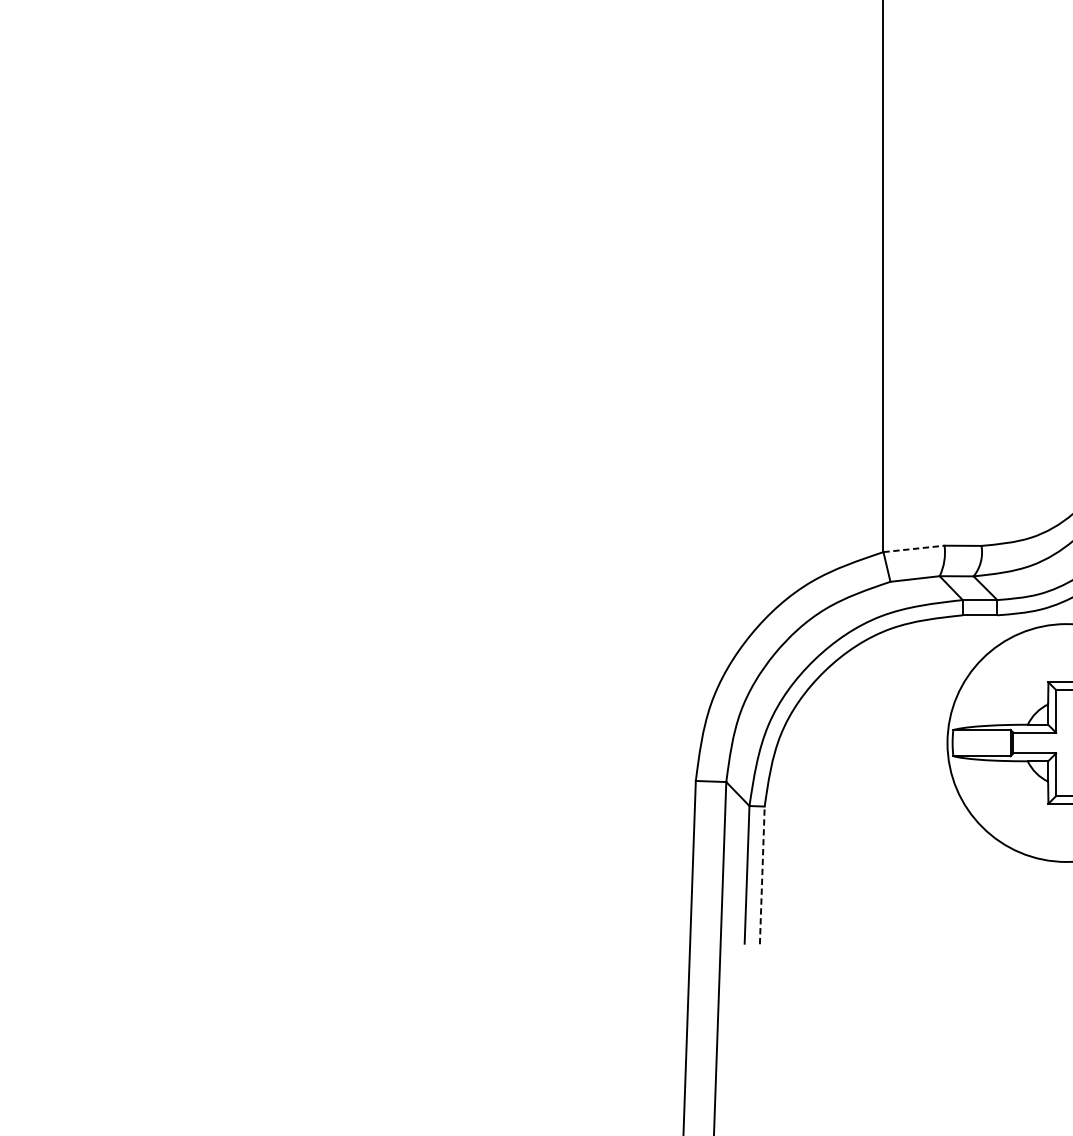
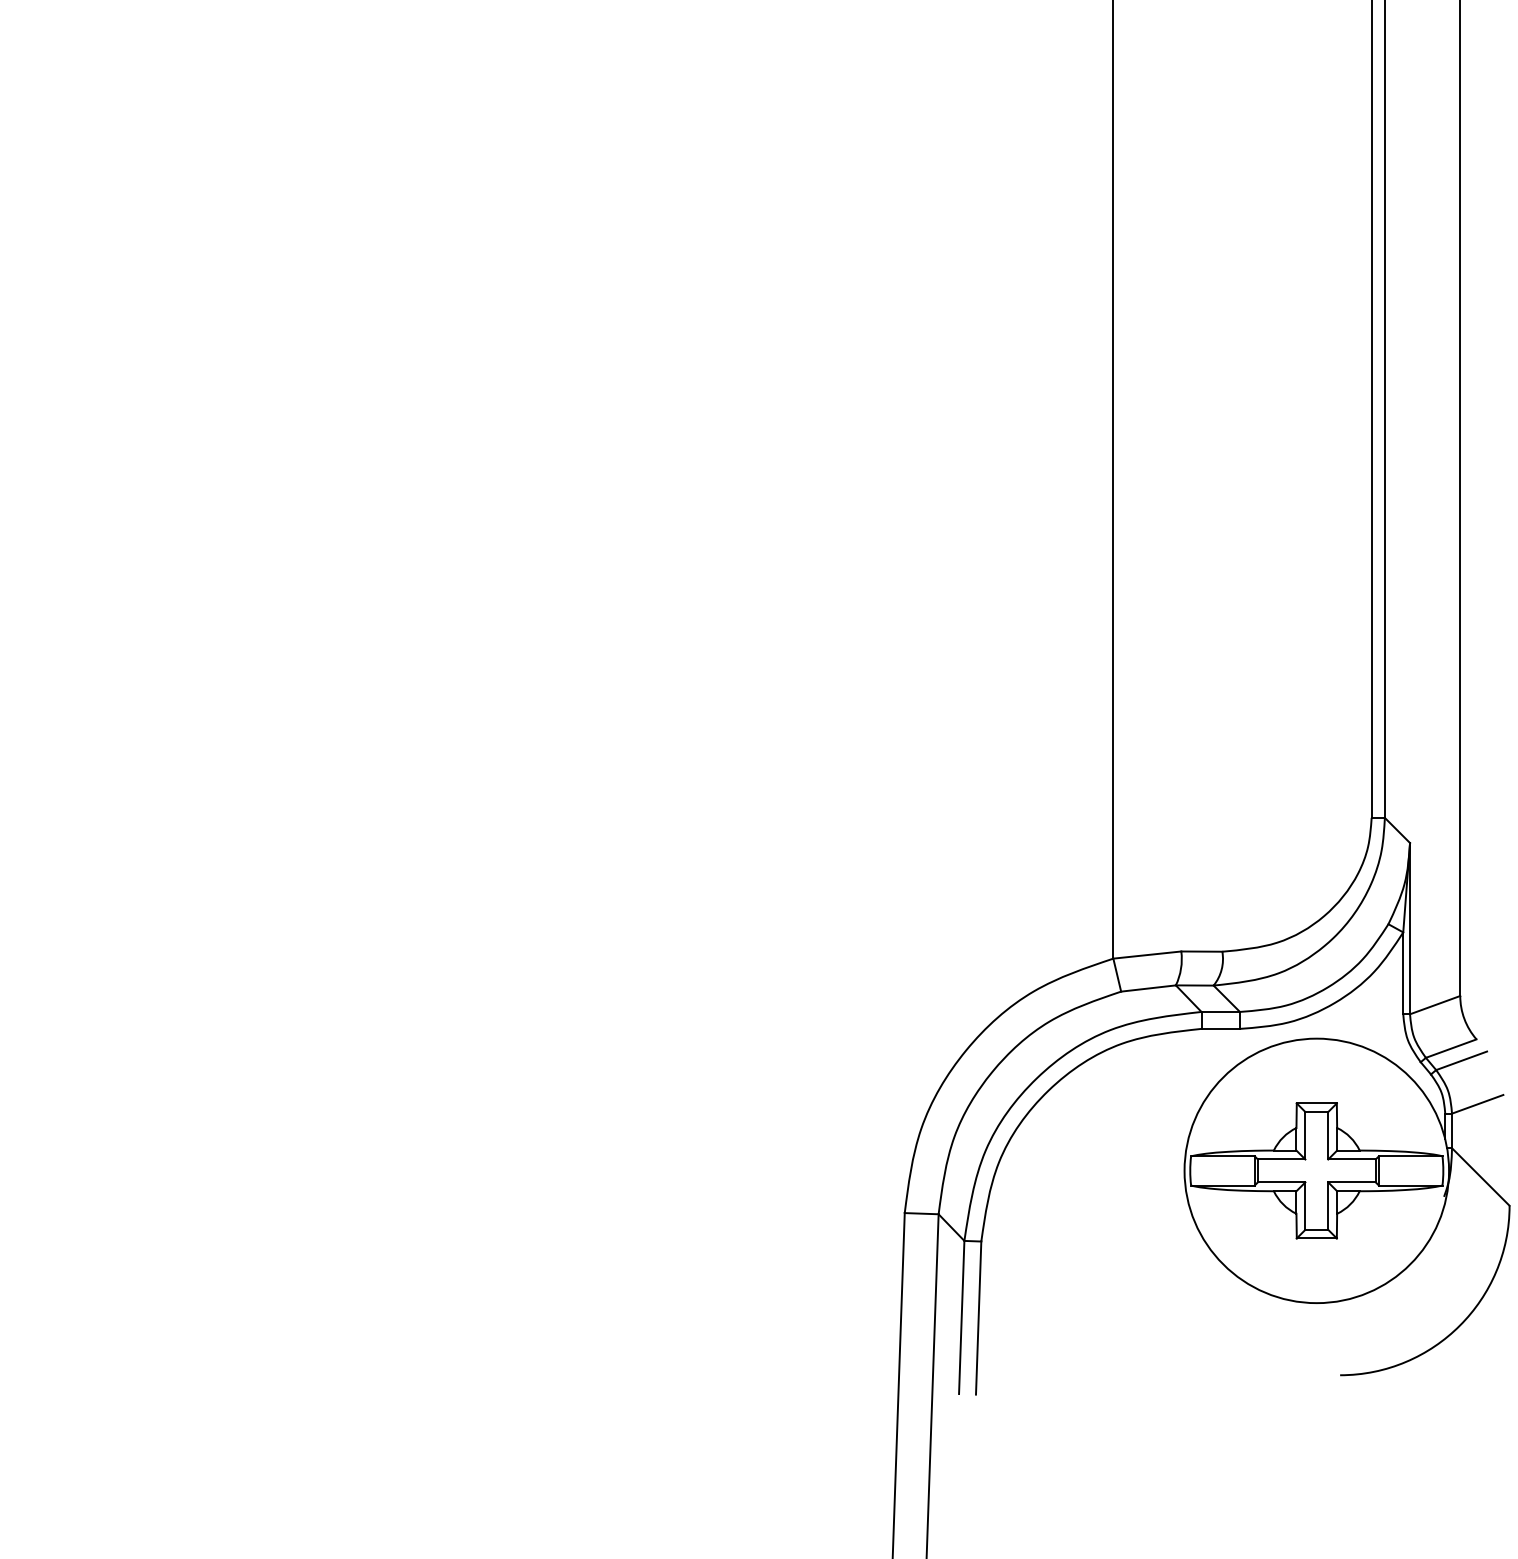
line: (914, 549) -> (1147, 955), dashed -> solid
line: (762, 875) -> (978, 1318), dashed -> solid

